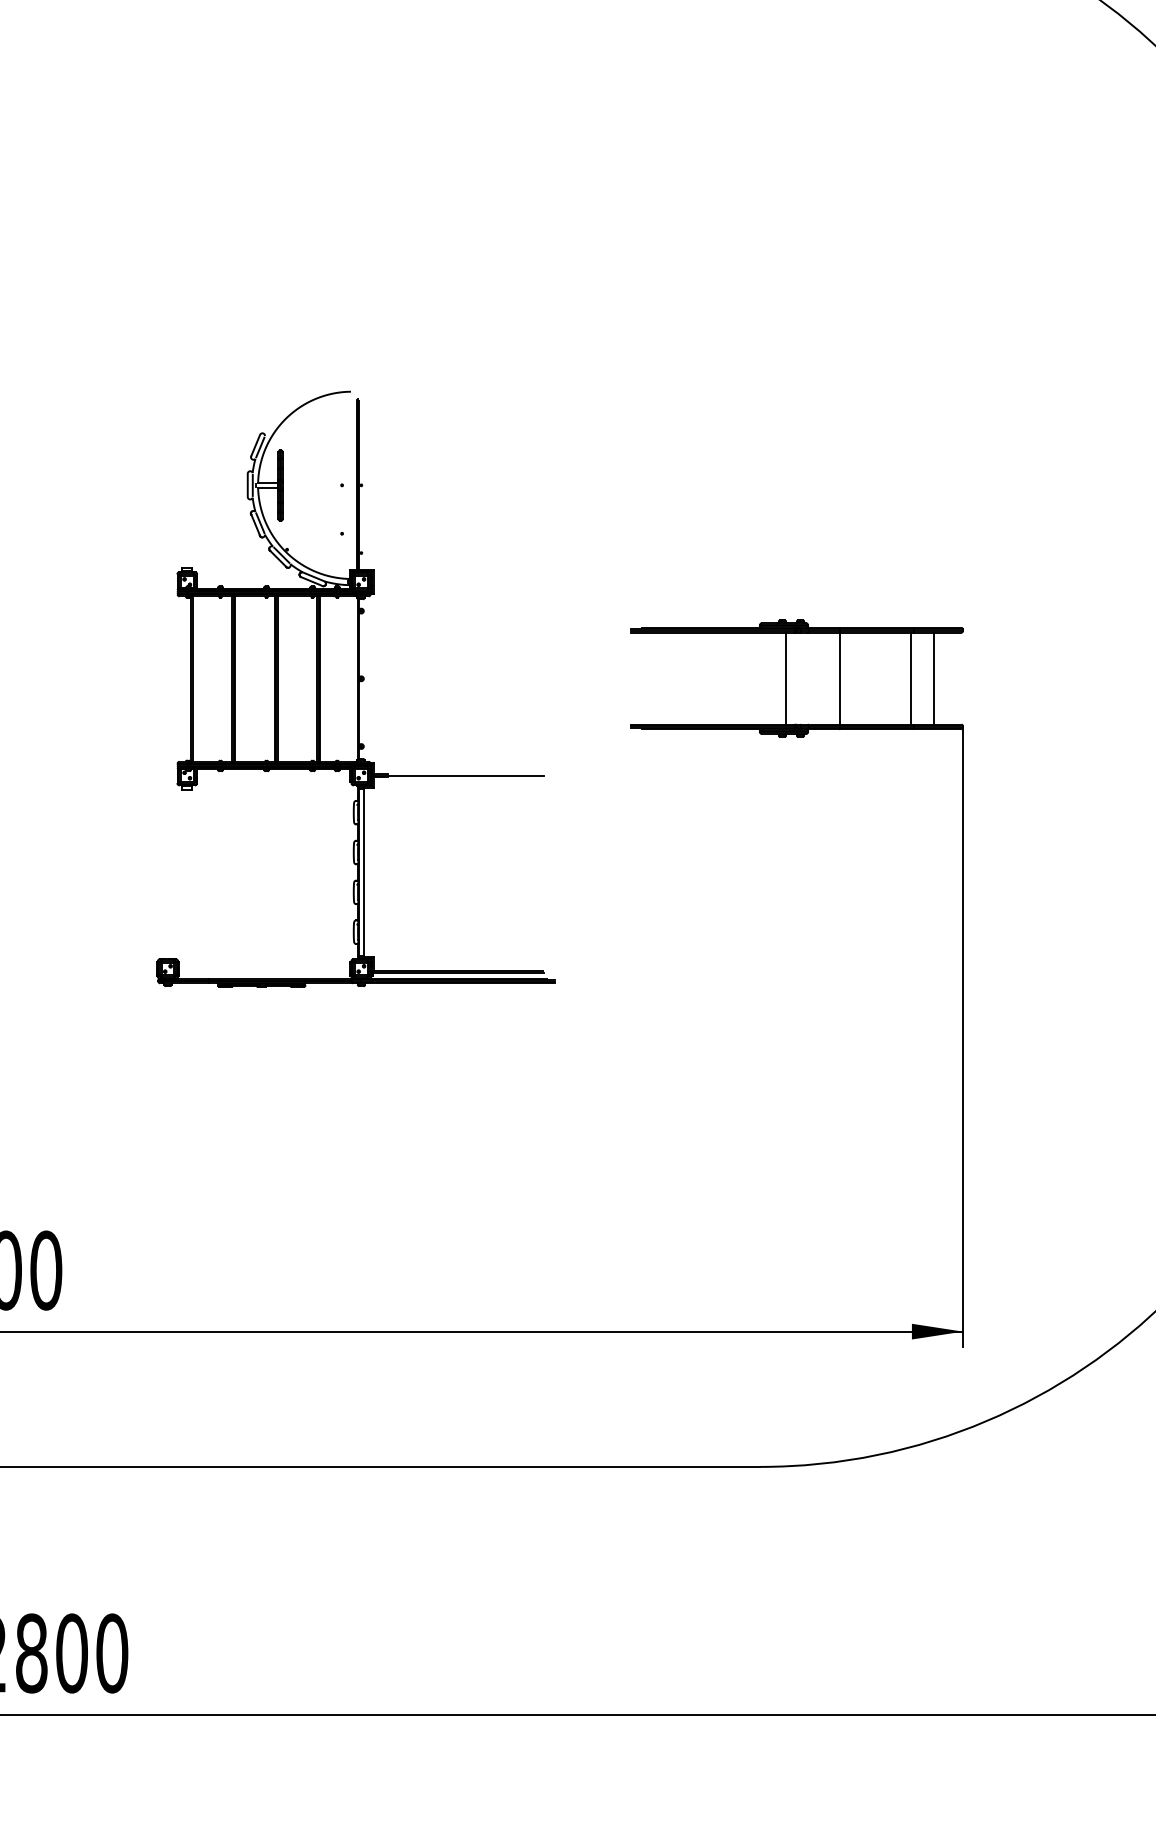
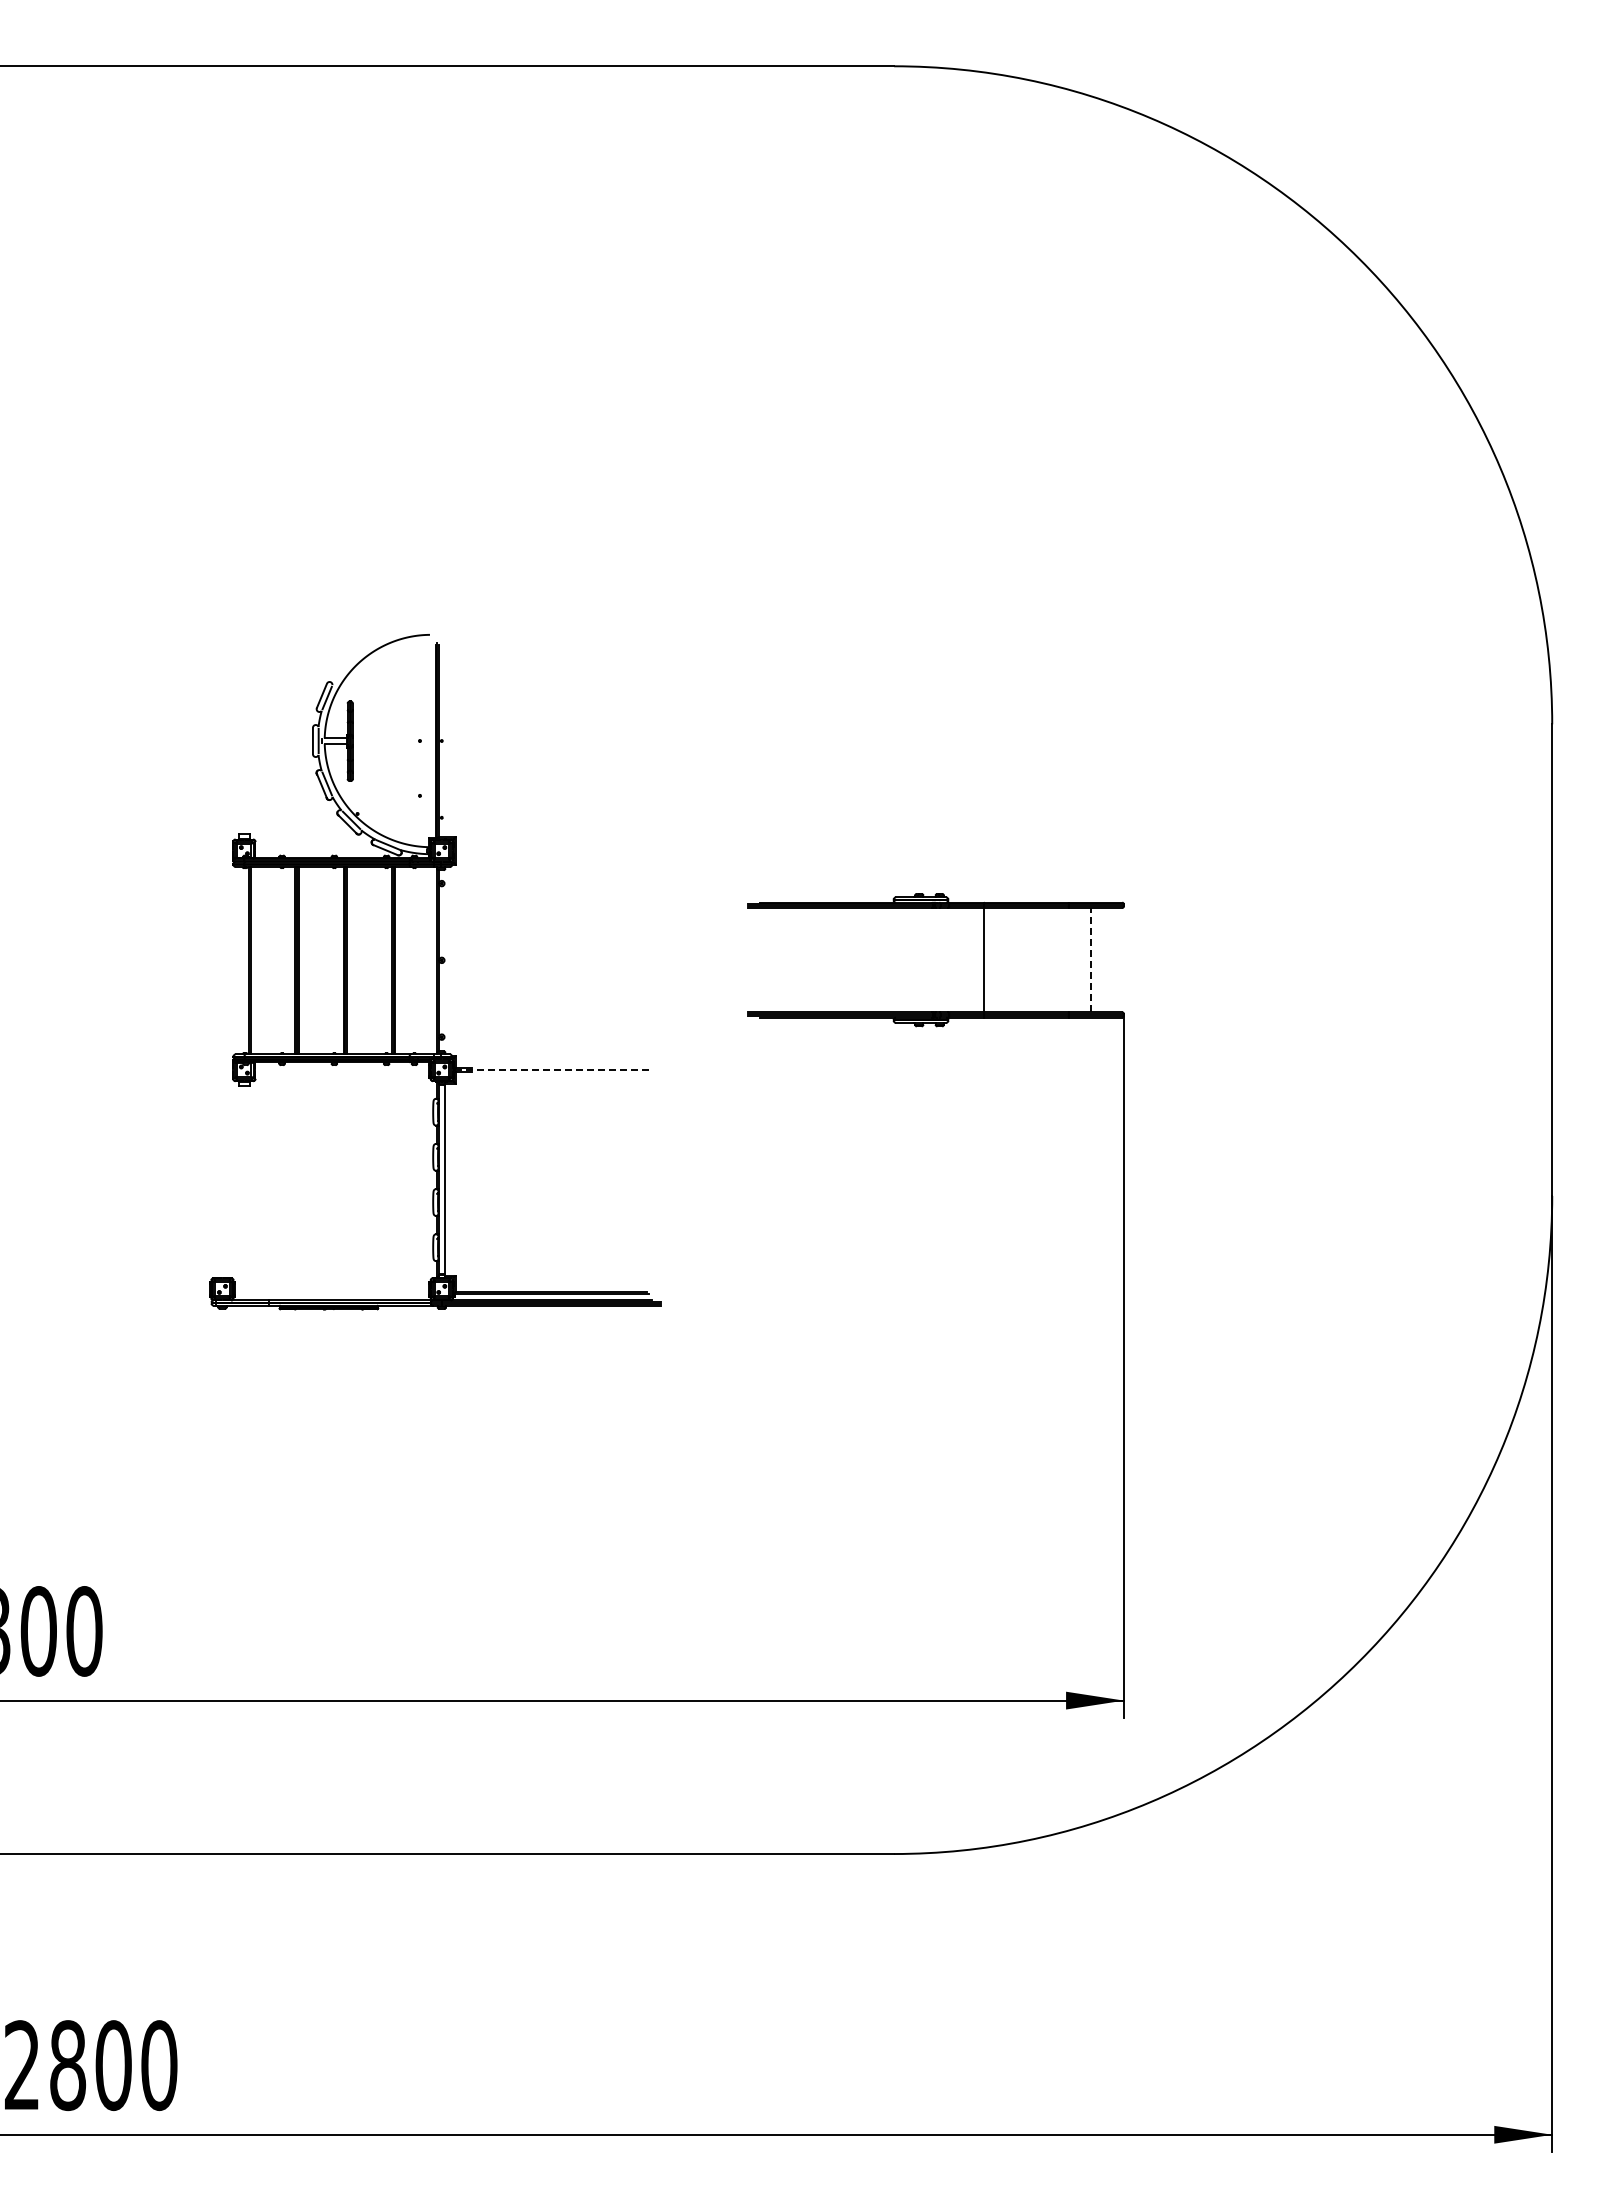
line: (786, 678) -> (923, 959), removed
line: (911, 678) -> (1065, 959), removed
line: (933, 678) -> (1090, 959), solid -> dashed
line: (458, 775) -> (551, 1070), solid -> dashed

